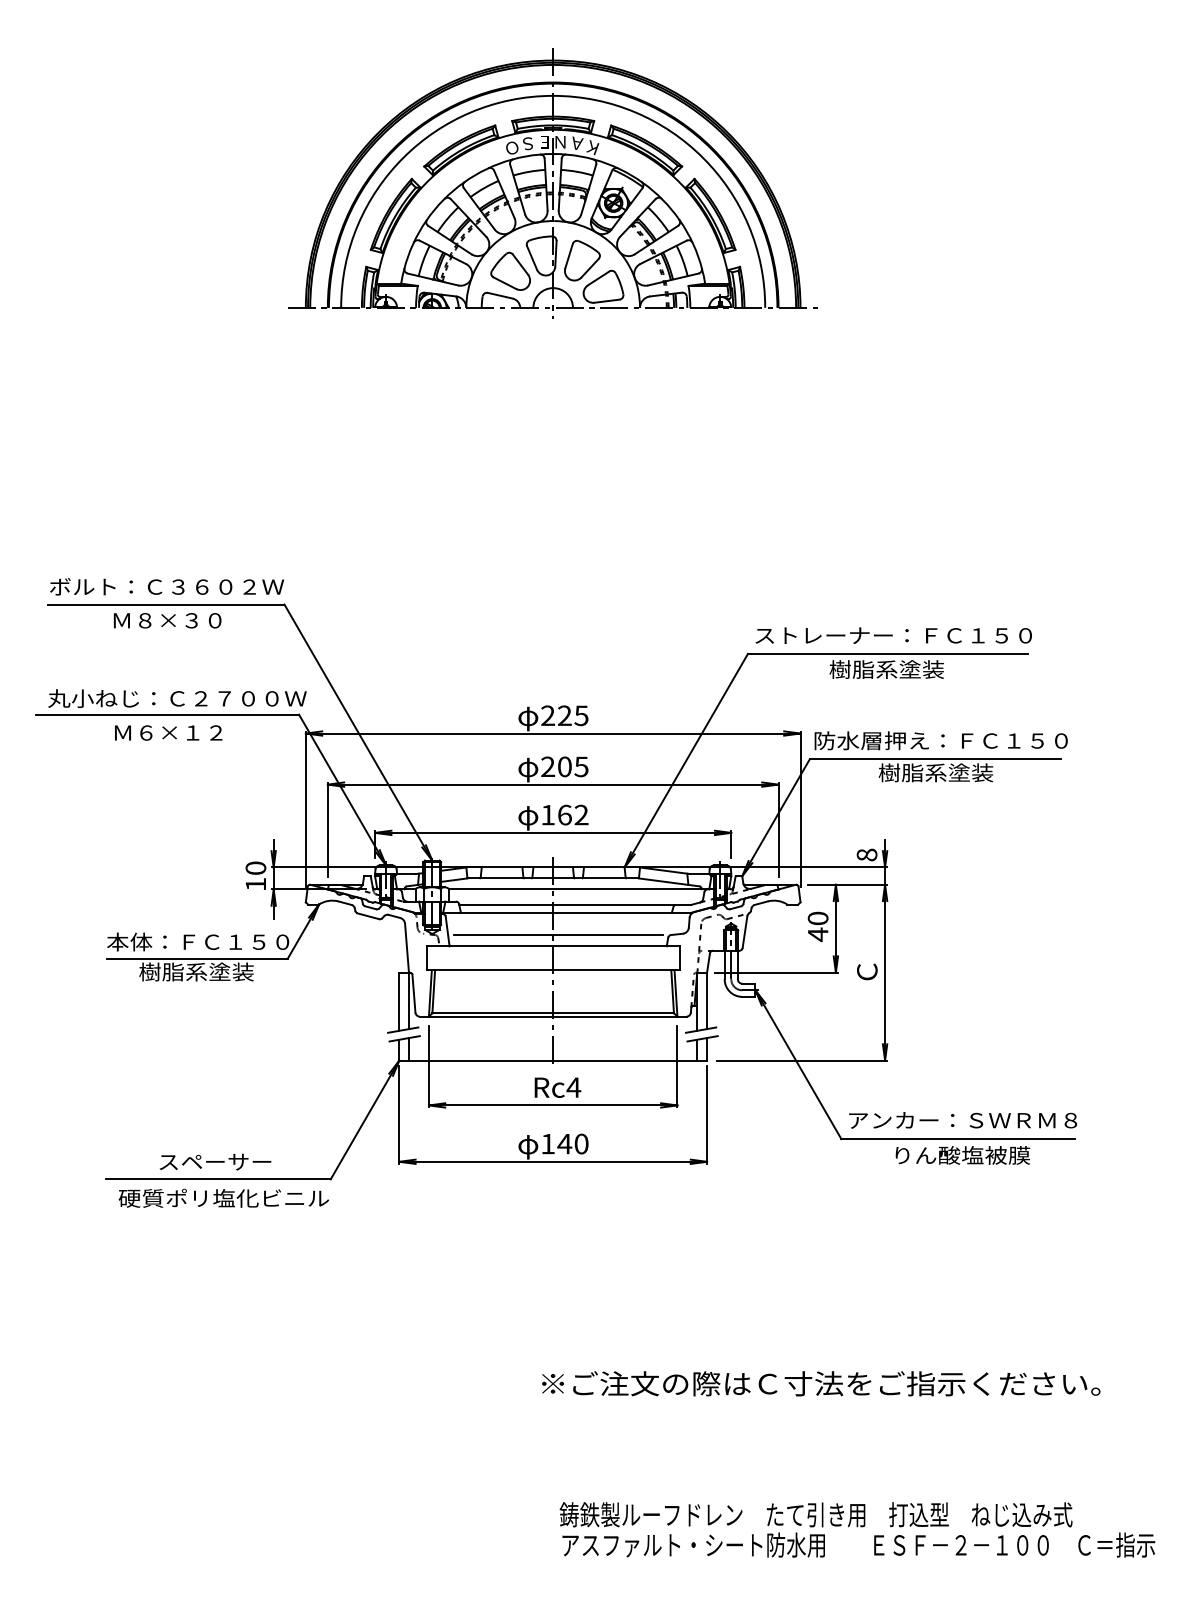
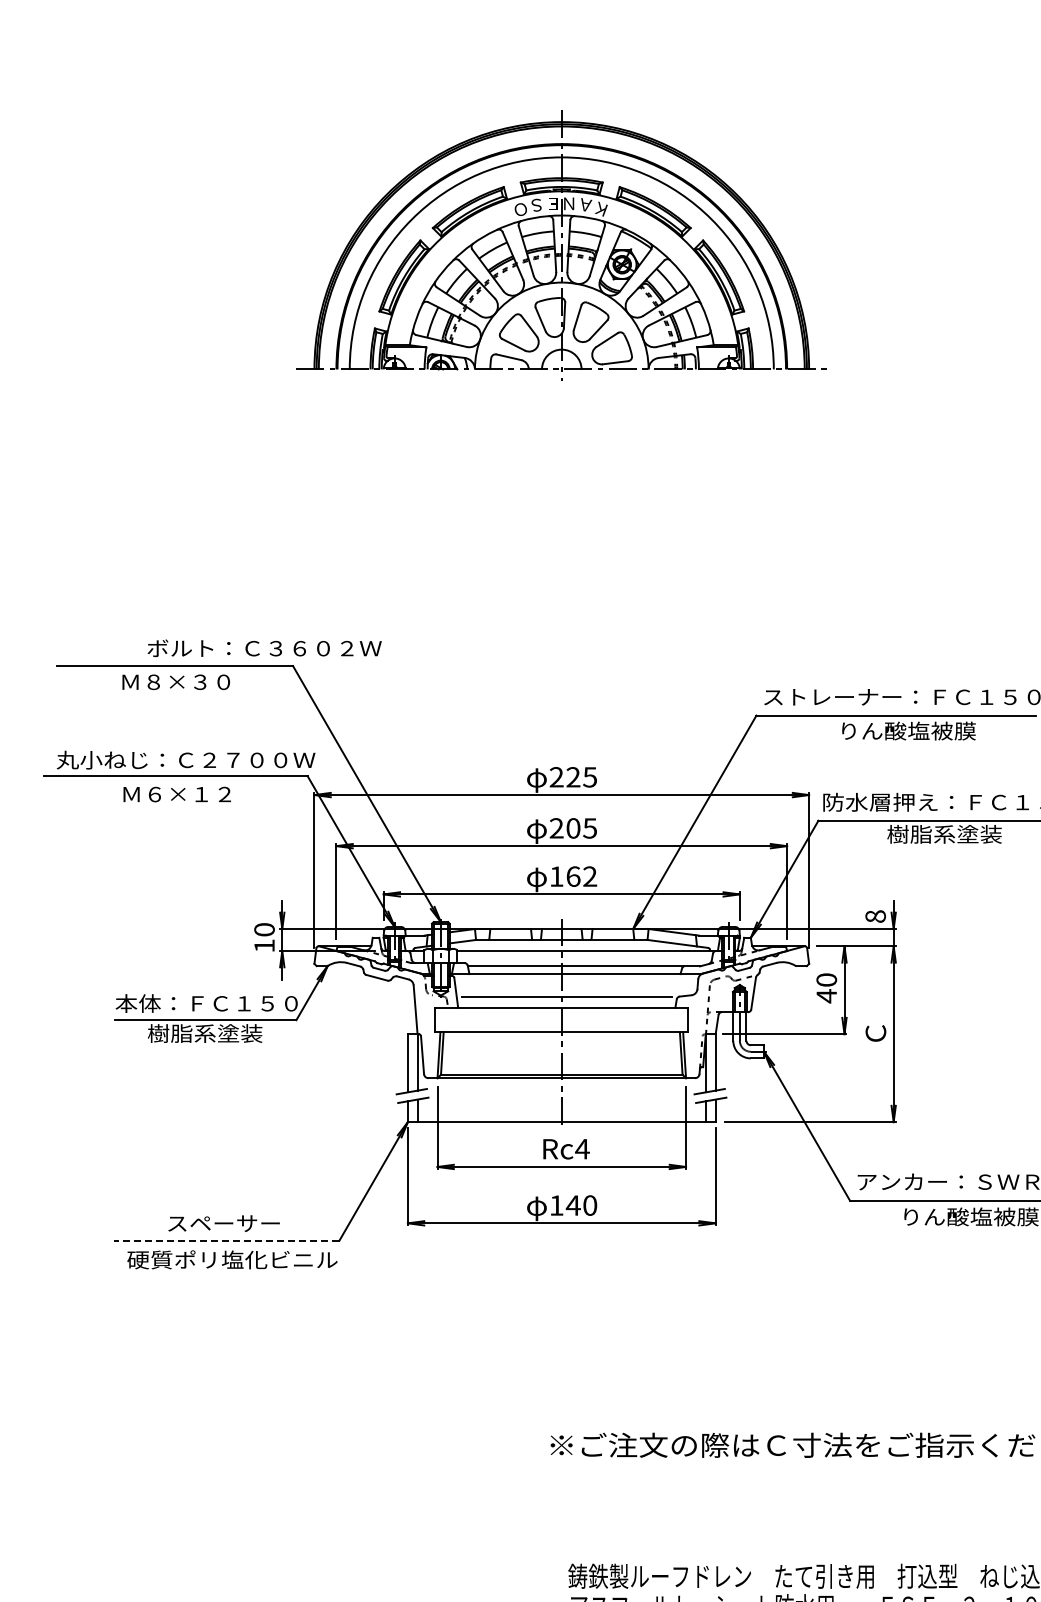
text: (167, 586) -> (265, 648), moved
text: (898, 669) -> (907, 731), 樹脂系塗装 -> りん酸塩被膜
line: (218, 1179) -> (227, 1241), solid -> dashed

